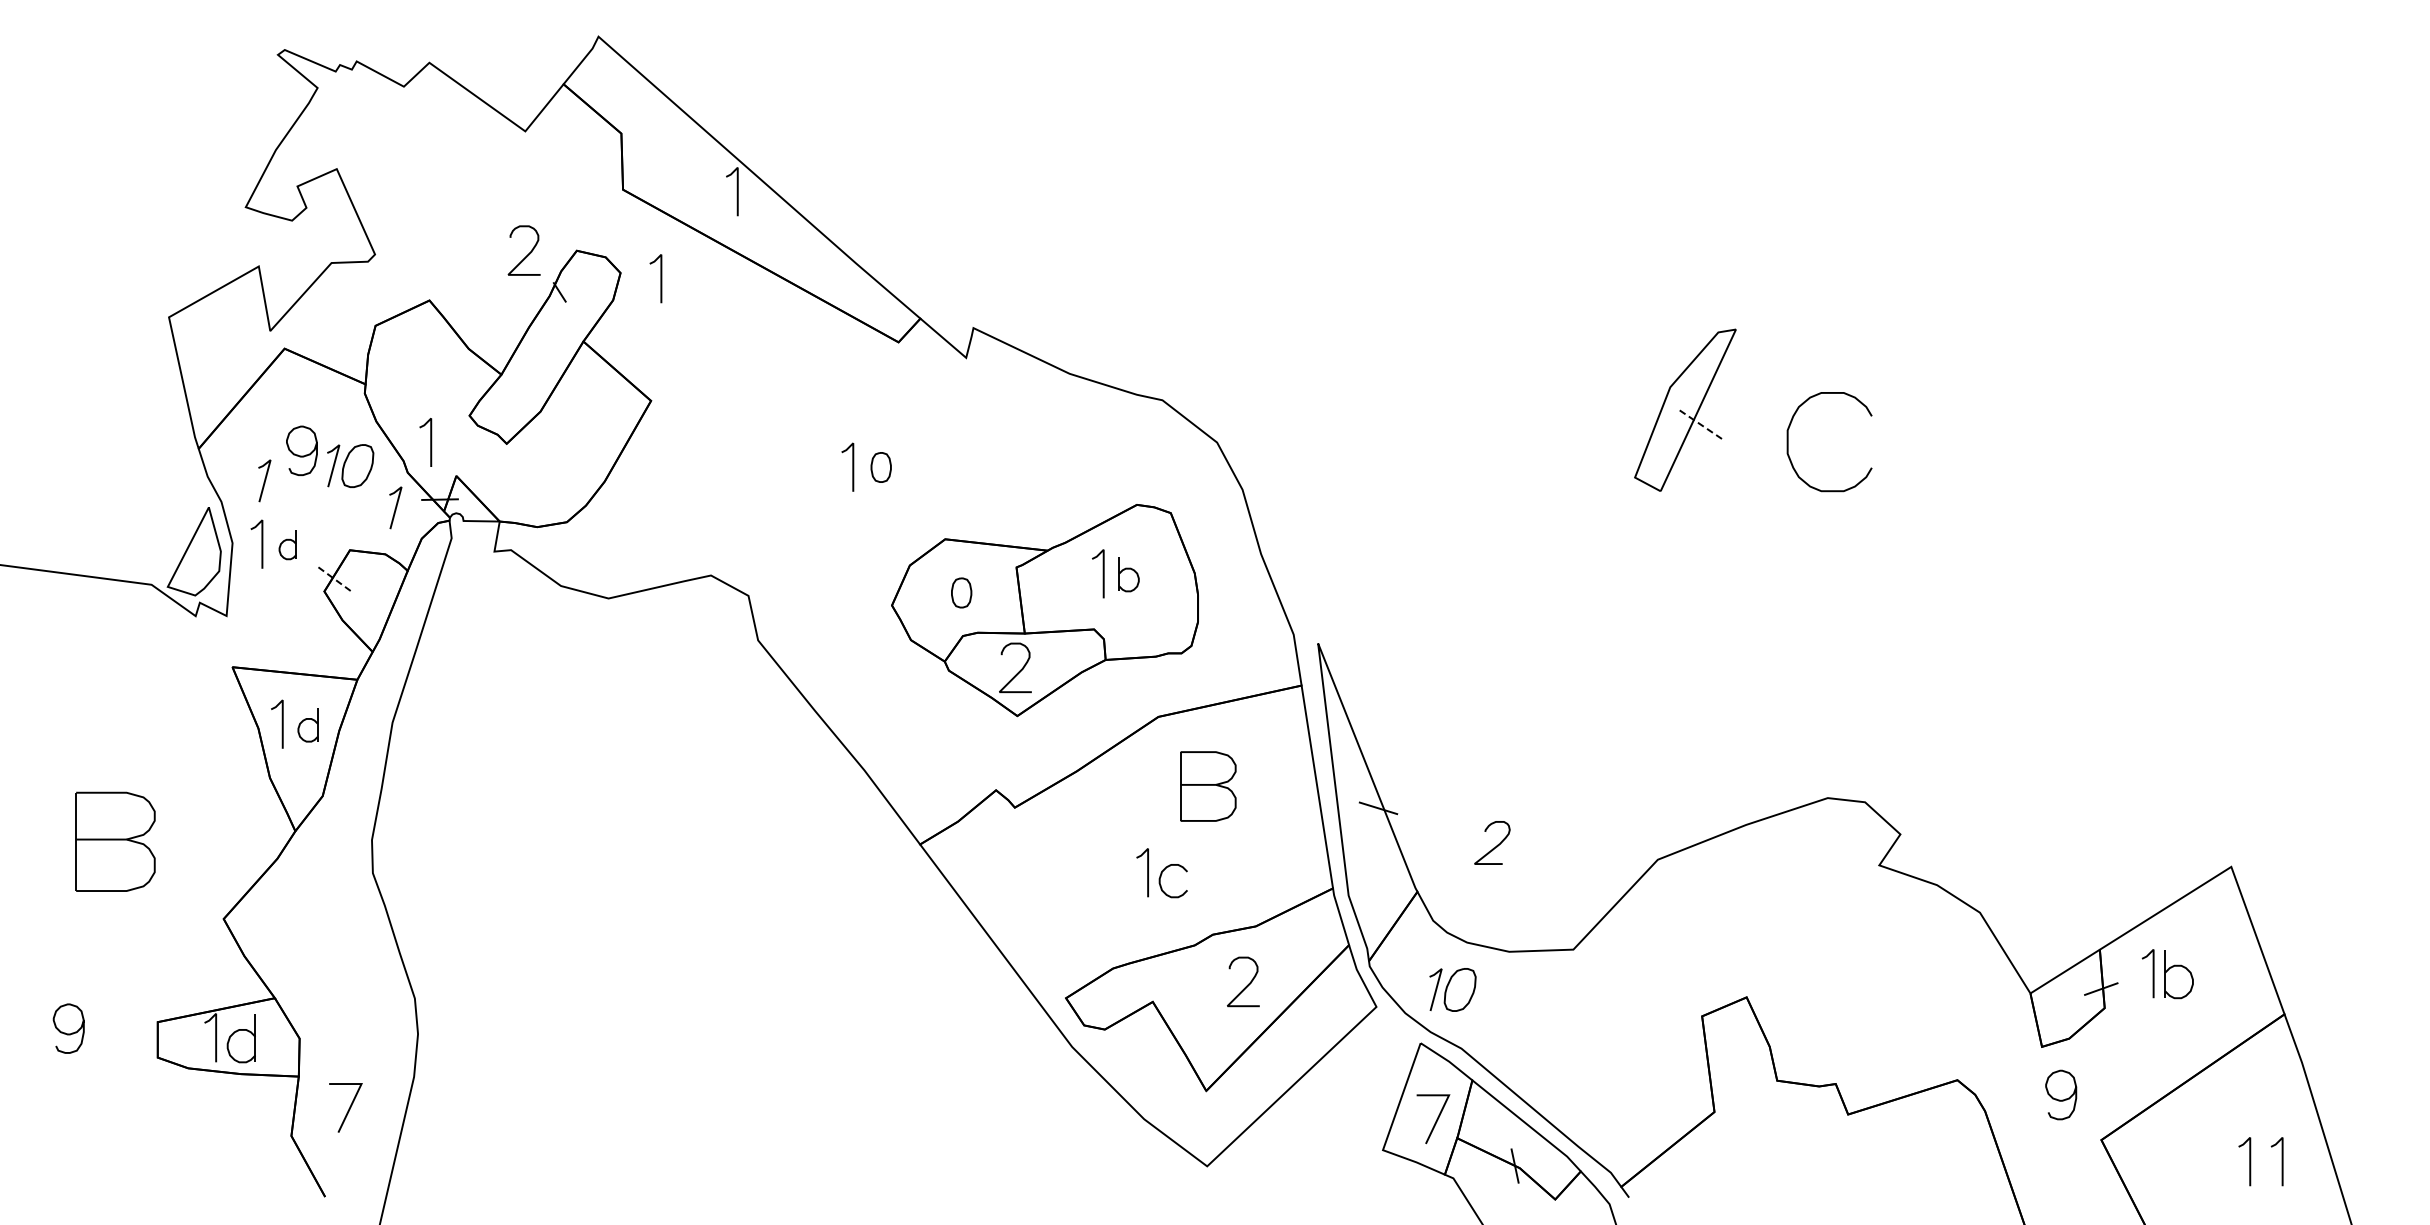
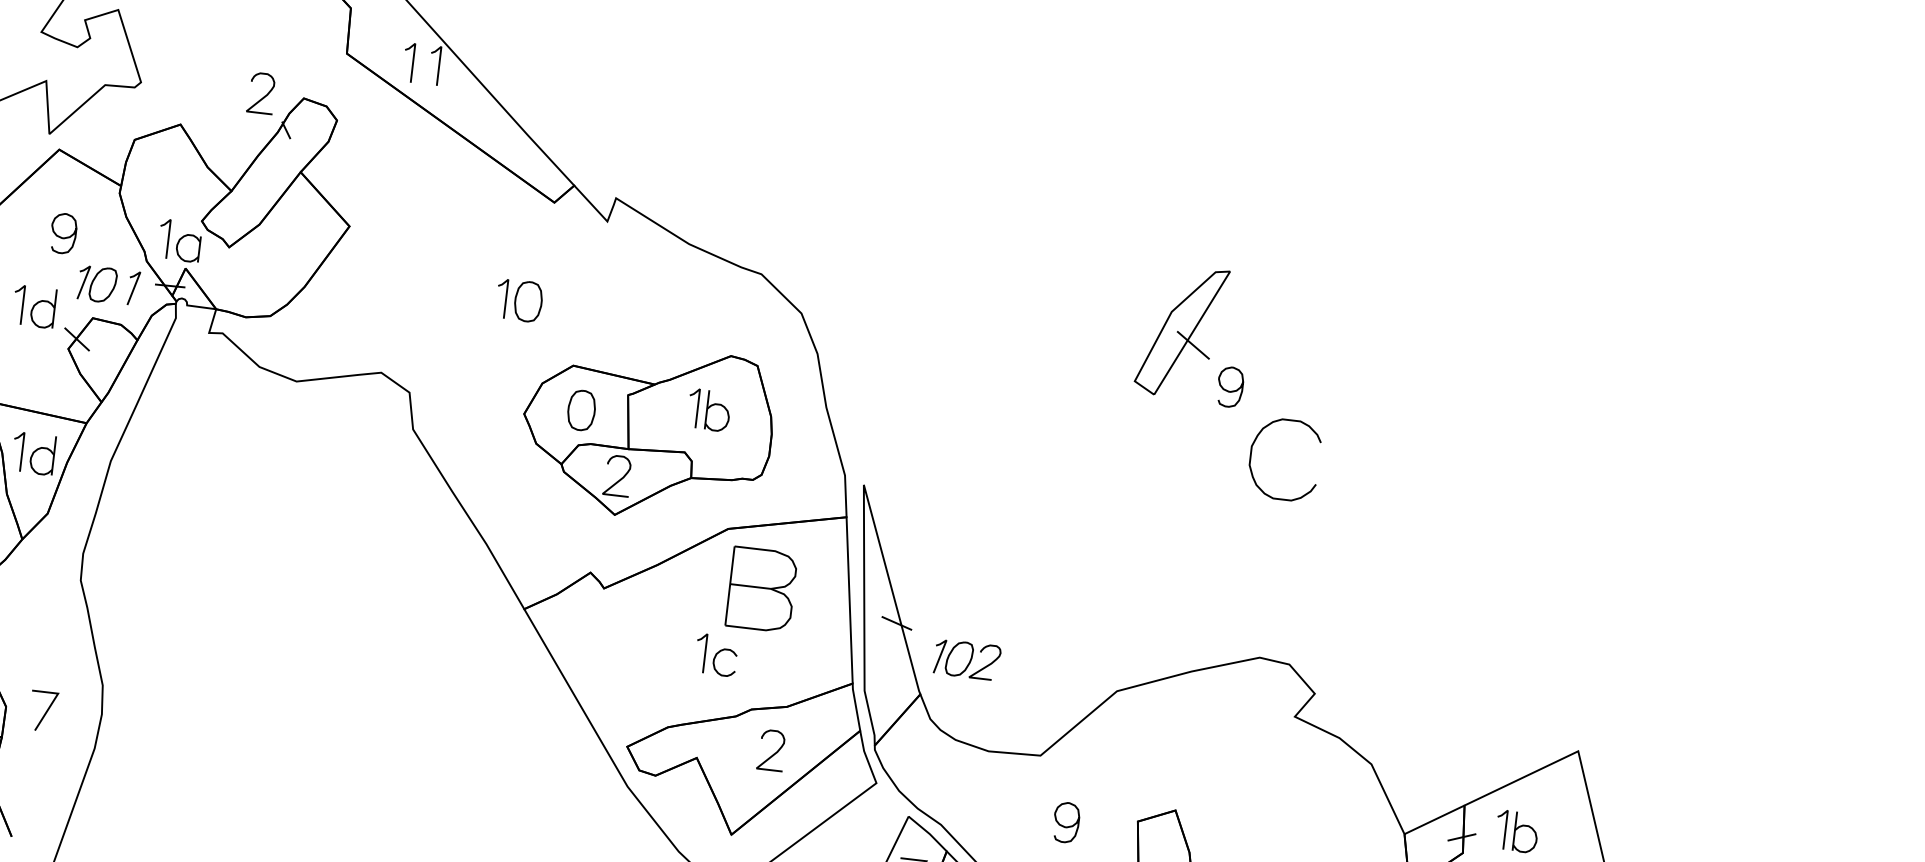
line: (660, 278) -> (412, 62), moved
line: (1701, 425) -> (1193, 345), dashed -> solid
curve: (1788, 442) -> (1251, 456), moved
part: (456, 450) -> (188, 247), added
part: (350, 465) -> (97, 283), moved
part: (881, 467) -> (528, 301), size x1.67
curve: (1751, 475) -> (1228, 390), added
line: (264, 480) -> (30, 253), removed
part: (287, 544) -> (43, 307), size x1.67
part: (1128, 574) -> (717, 411), size x1.43
line: (333, 578) -> (76, 339), dashed -> solid
part: (961, 592) -> (581, 410), size x1.67
part: (307, 724) -> (42, 454), size x1.43
part: (1208, 786) -> (762, 589), size x1.43
part: (1452, 989) -> (953, 657), moved
curve: (1614, 1032) -> (1065, 826), added
line: (348, 1108) -> (45, 712), moved

